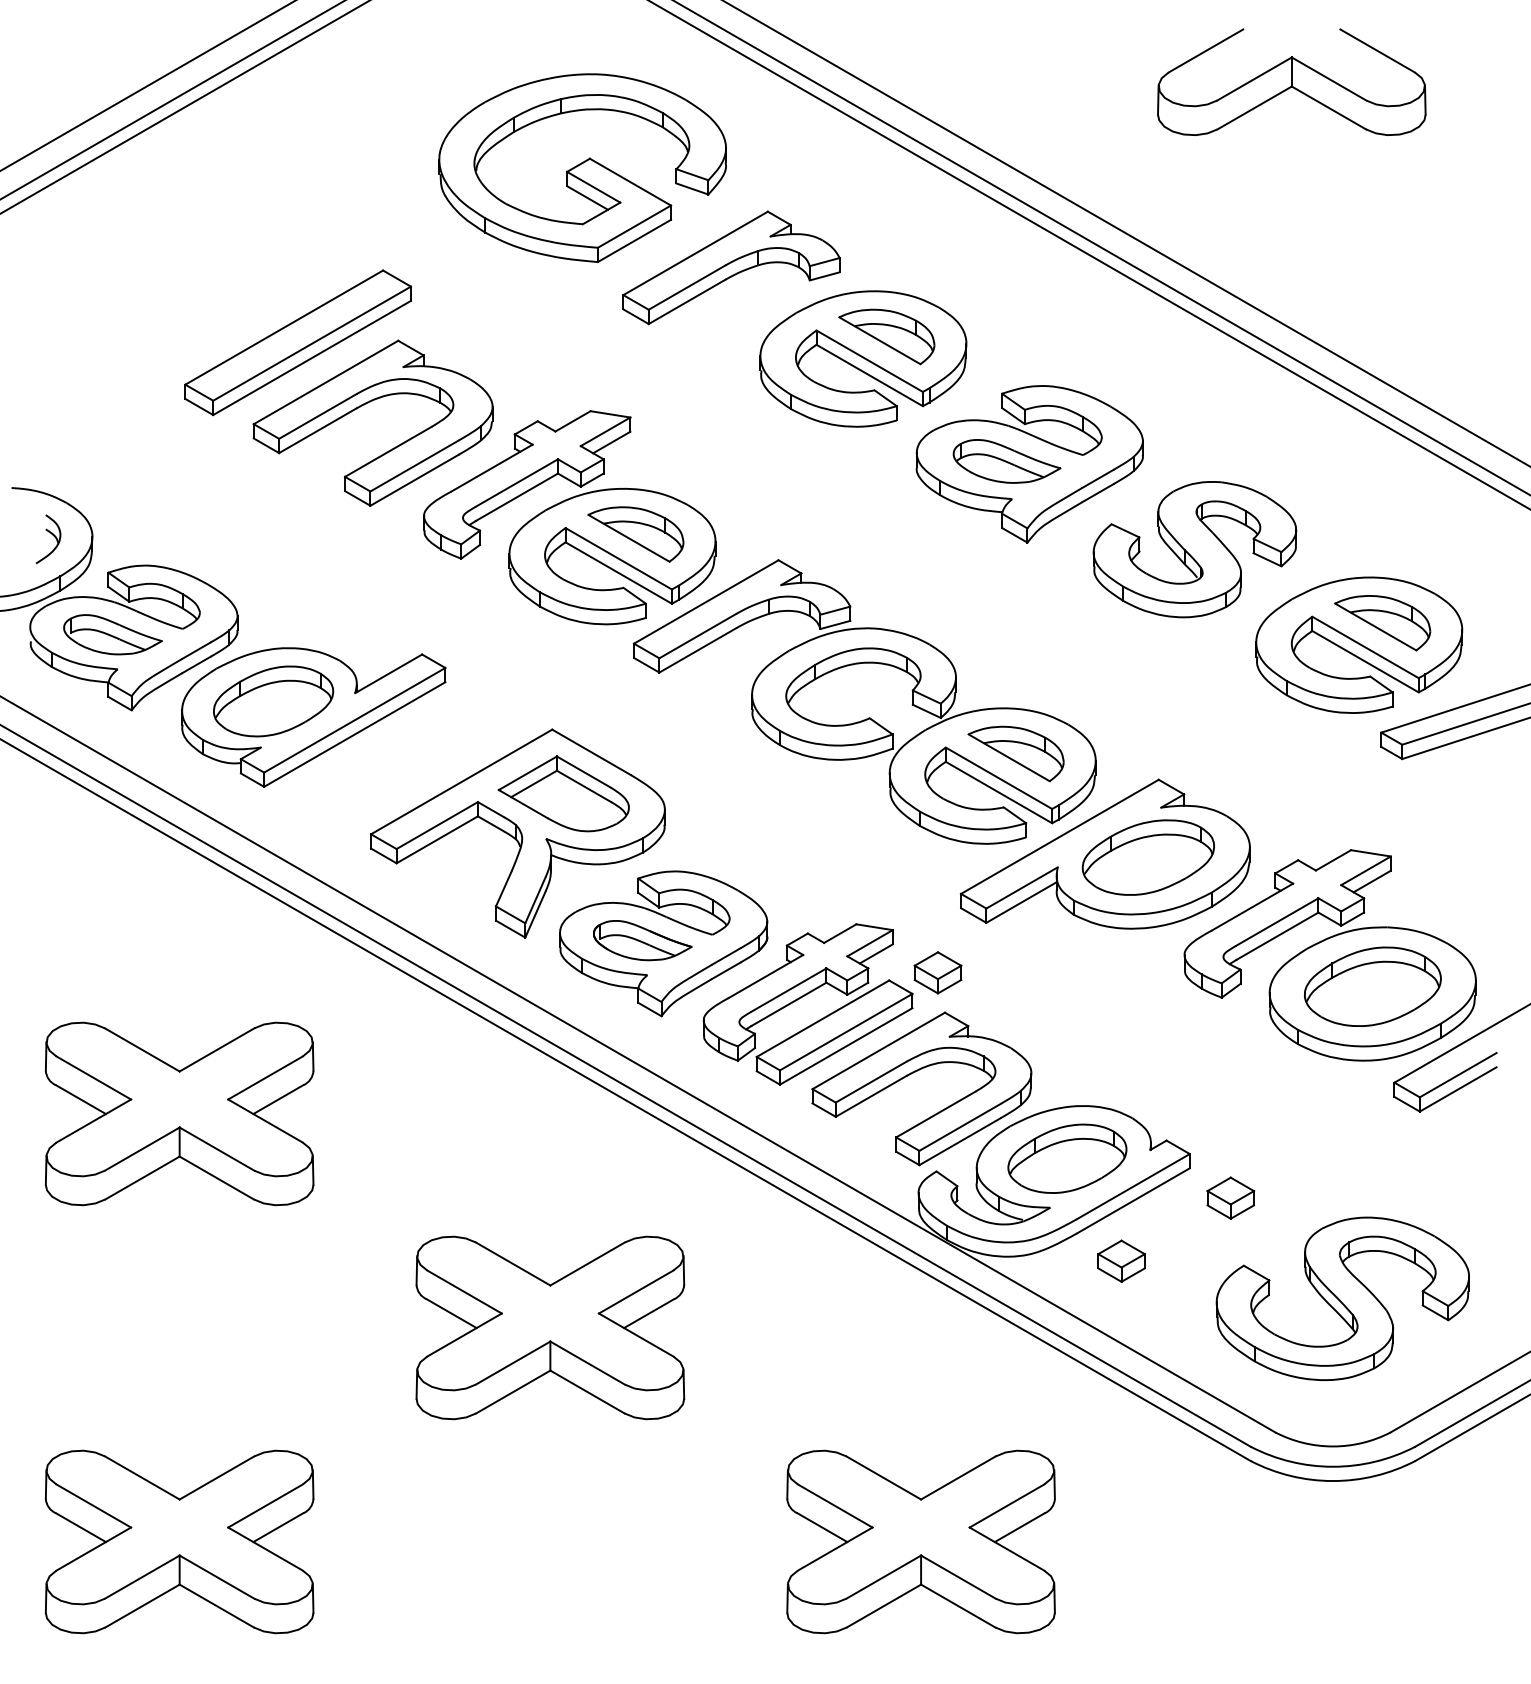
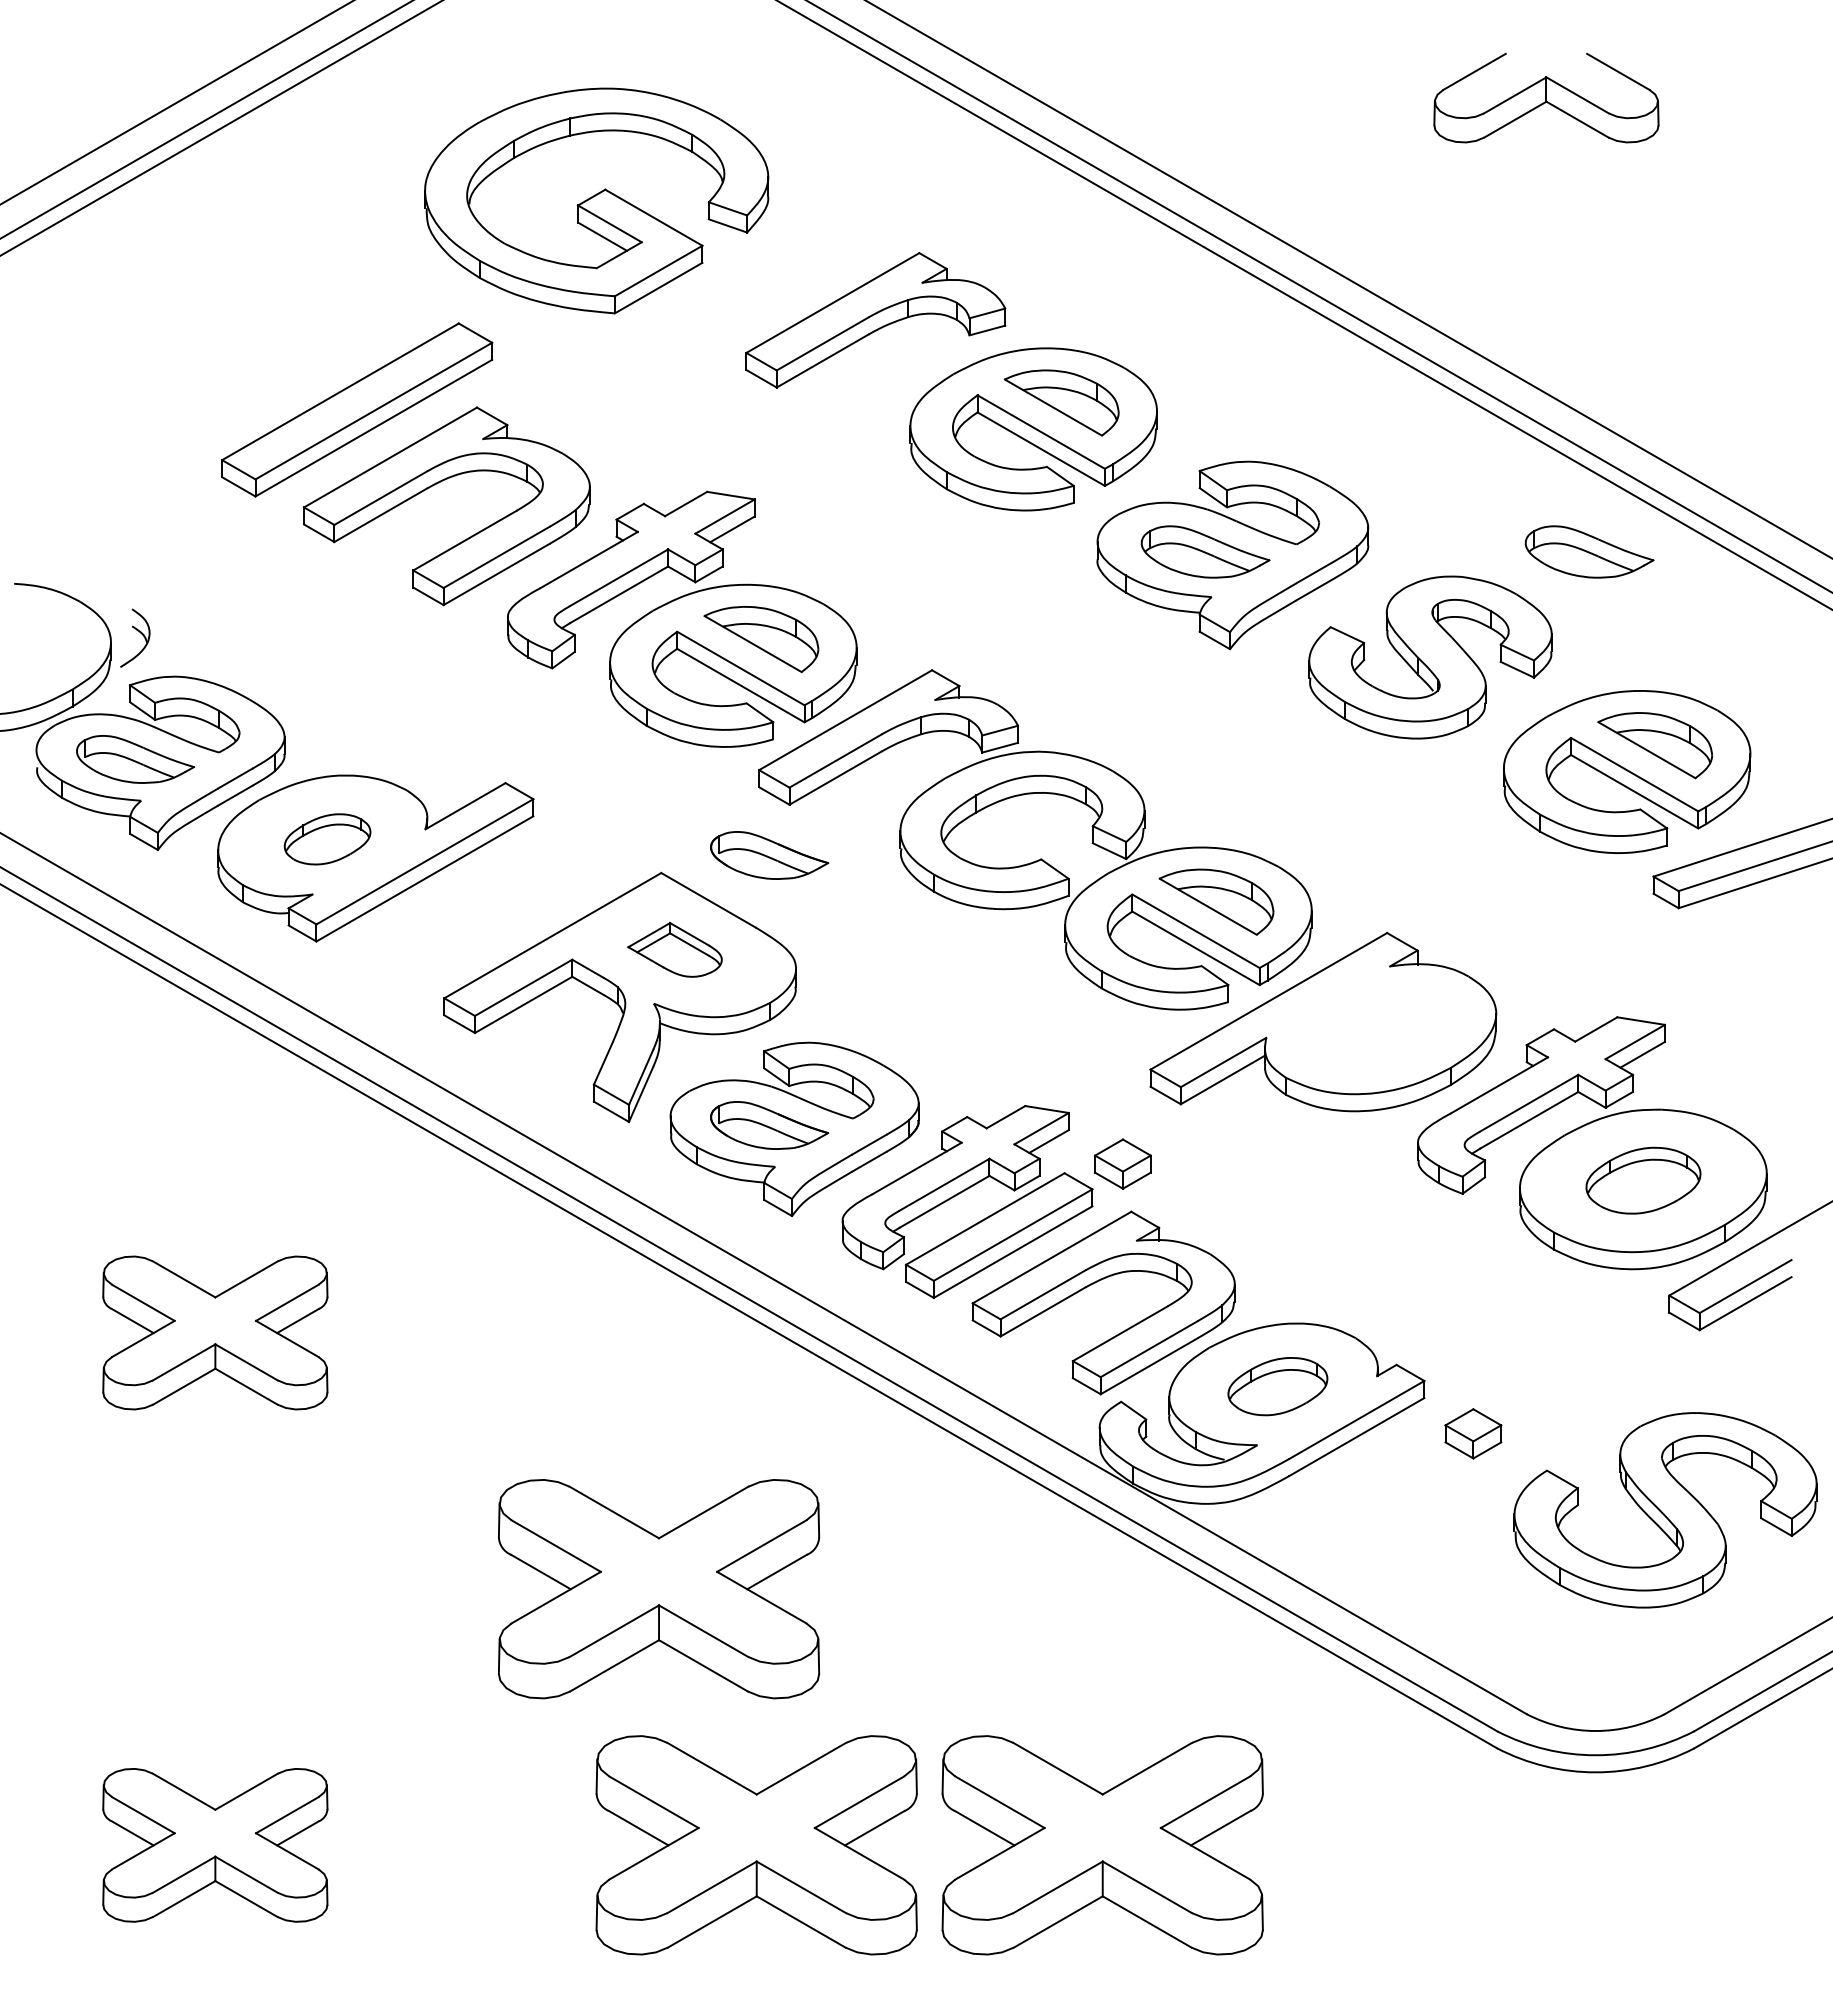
part: (1291, 81) -> (1546, 97), size x0.7
part: (582, 167) -> (596, 200), moved
part: (1327, 461) -> (1589, 551), added
part: (50, 533) -> (137, 631), moved
part: (273, 701) -> (327, 839), size x0.6
part: (642, 715) -> (769, 855), added
part: (563, 793) -> (674, 949), size x0.6
part: (1148, 857) -> (1374, 1025), removed
part: (1372, 986) -> (1643, 1180), size x0.7
part: (179, 1113) -> (215, 1332), size x0.7
part: (1067, 1158) -> (1277, 1386), size x0.7
part: (1121, 1260) -> (1342, 1508), removed
part: (1342, 1299) -> (1665, 1510), moved
part: (179, 1542) -> (215, 1845), size x0.7
part: (631, 1542) -> (756, 1845), added

